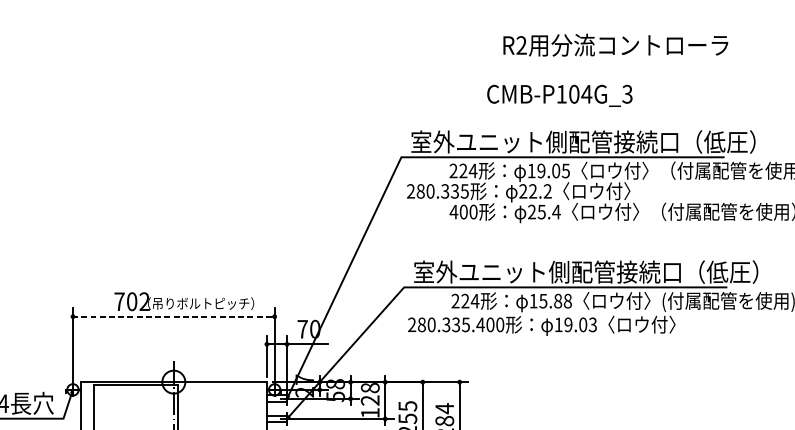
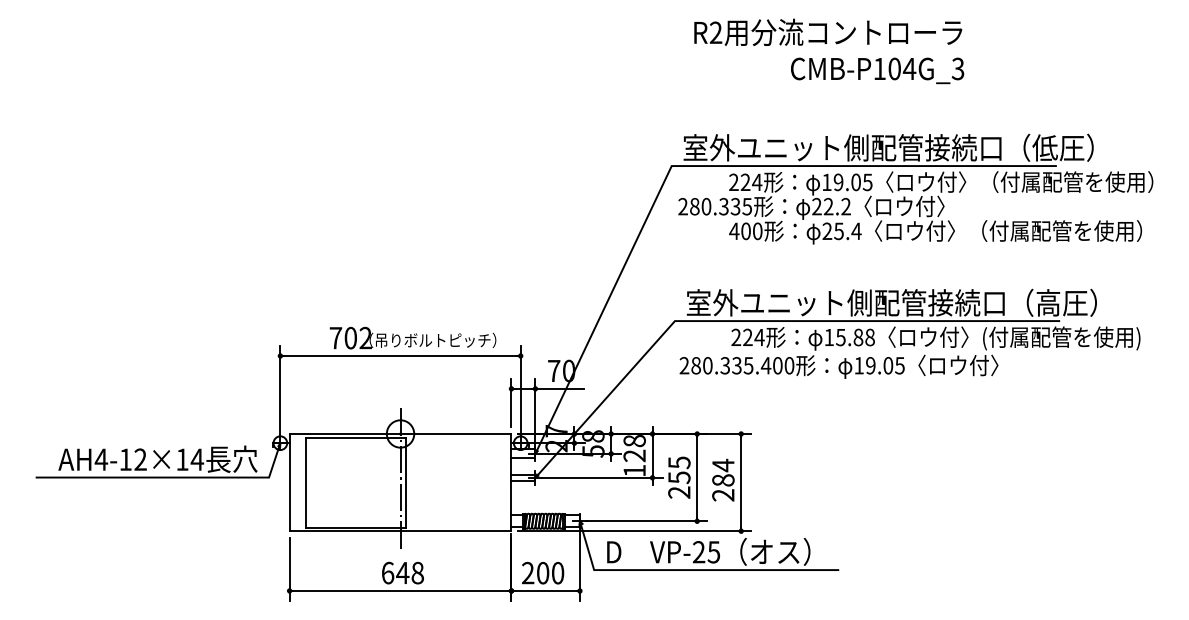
text: (616, 44) -> (828, 31), moved
text: (559, 95) -> (877, 70), moved
text: (717, 271) -> (1048, 302), 室外ユニット側配管接続口（低圧） -> 室外ユニット側配管接続口（高圧）
line: (173, 316) -> (400, 355), dashed -> solid
text: (592, 324) -> (899, 365), 19.03 -> 19.05

